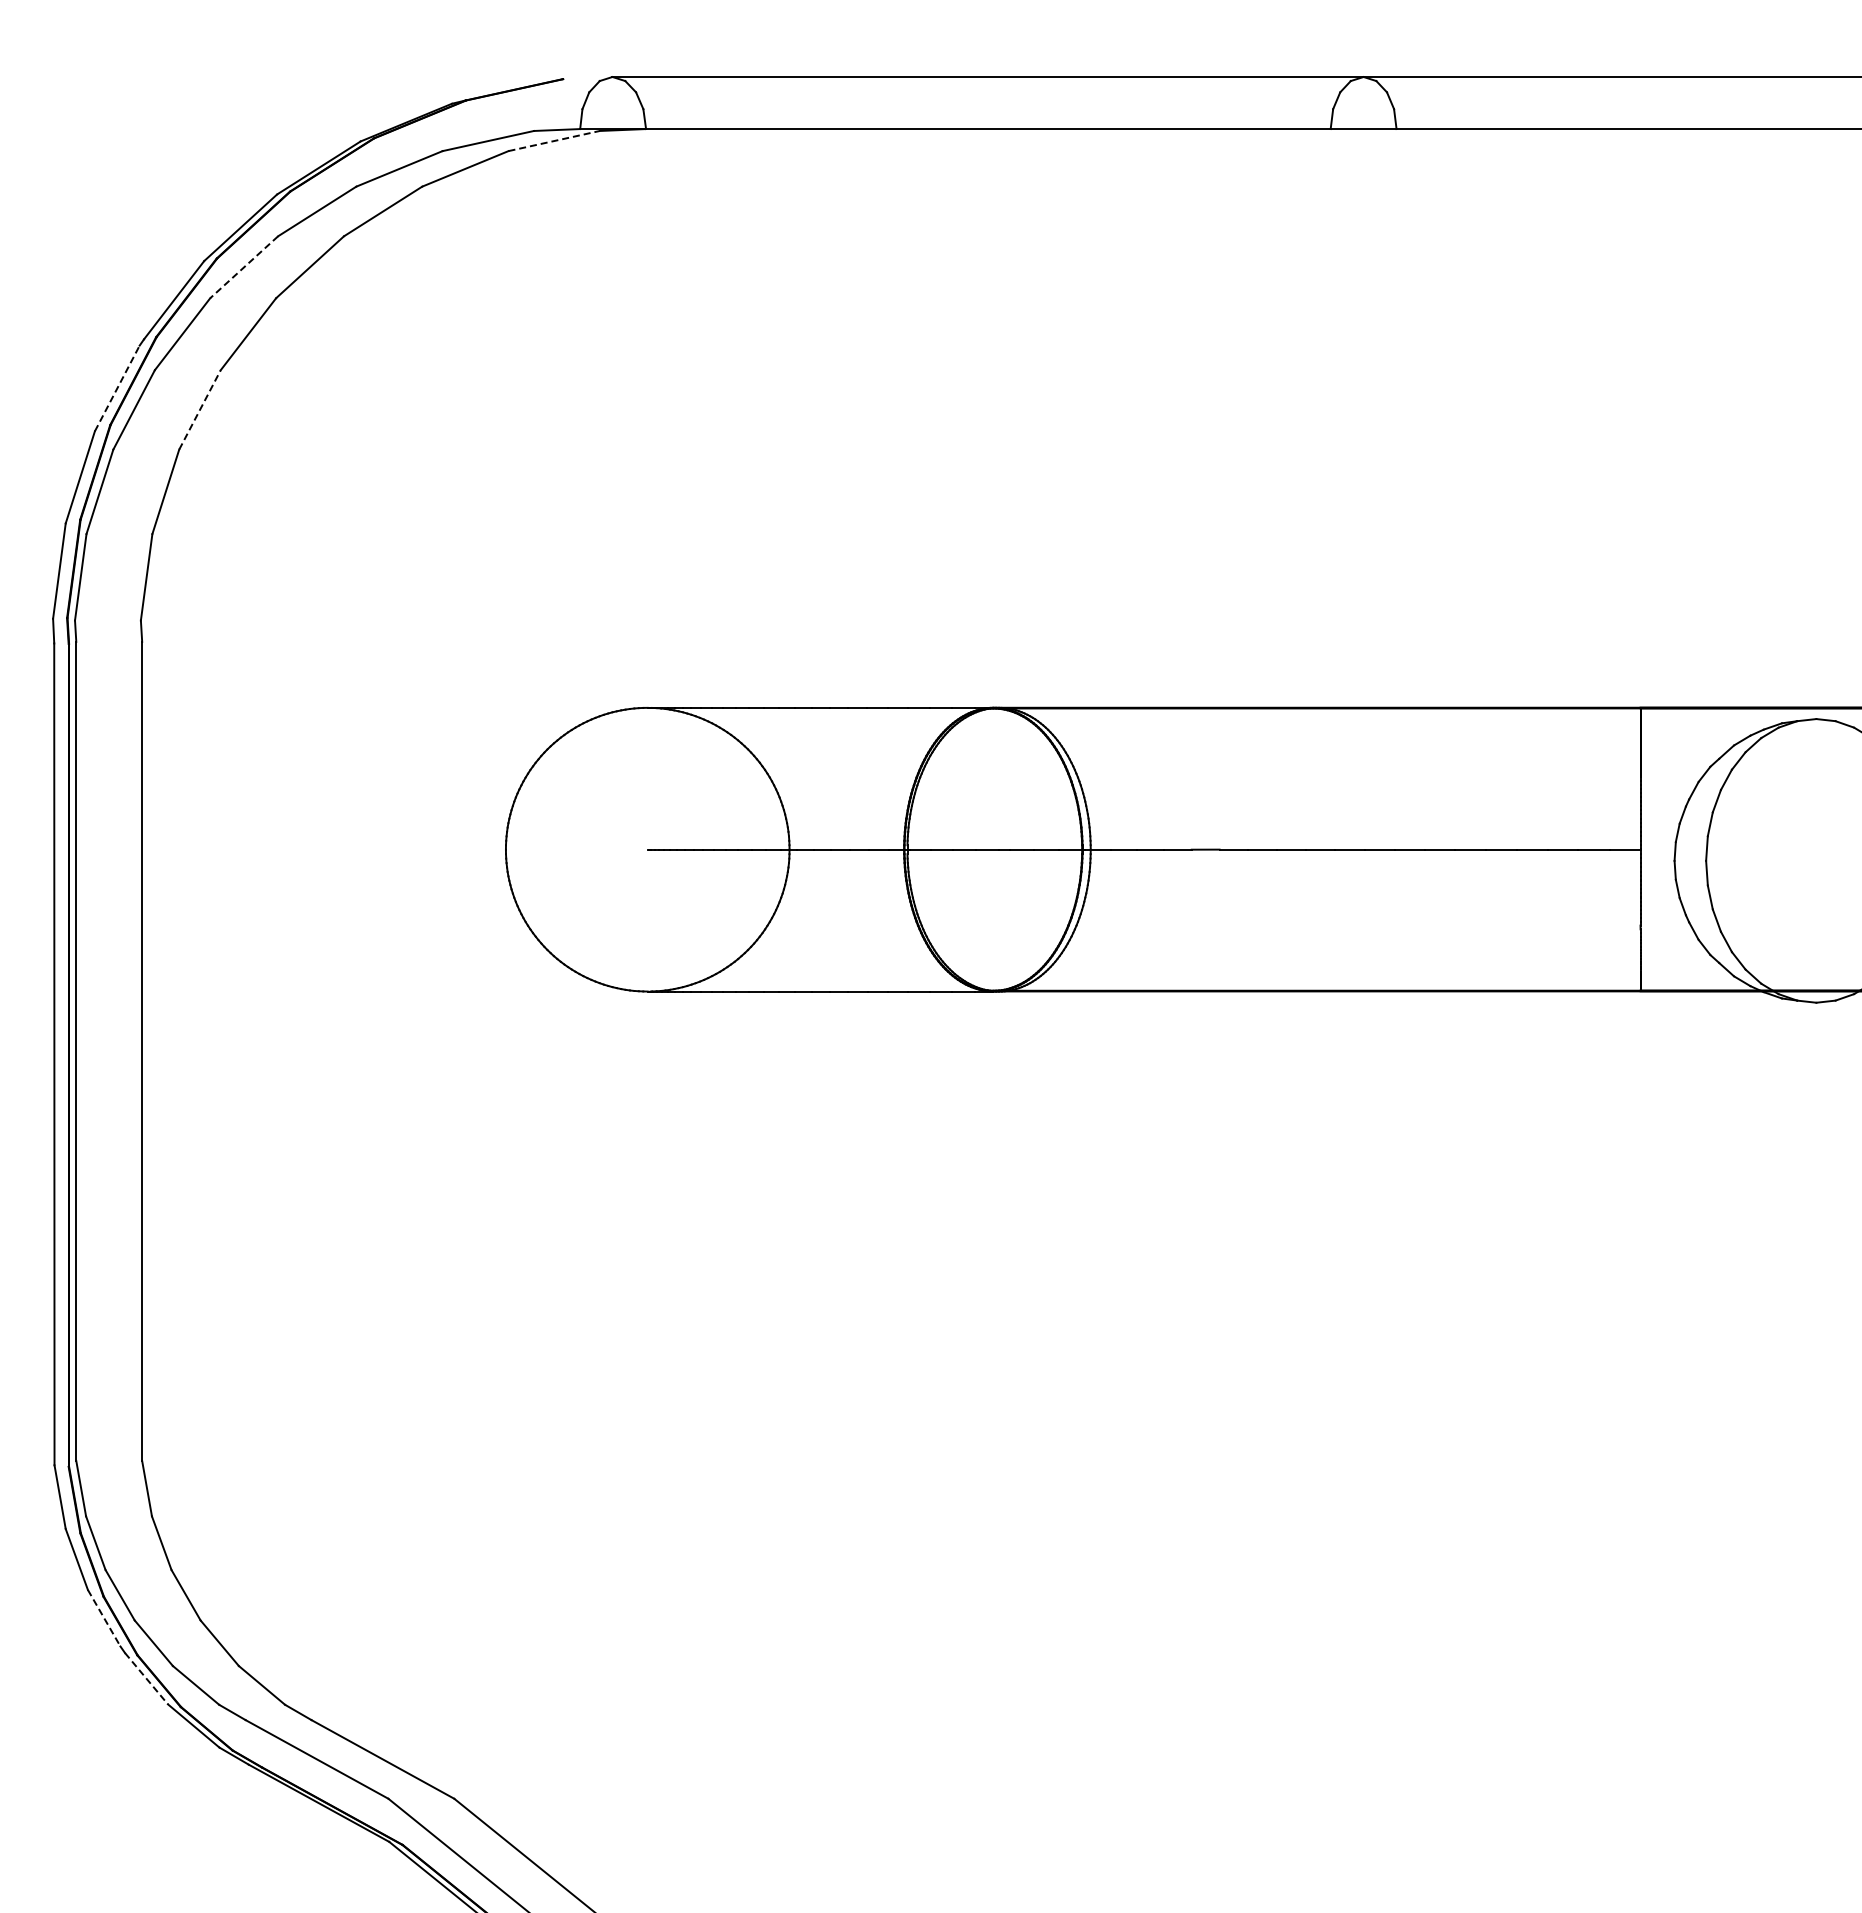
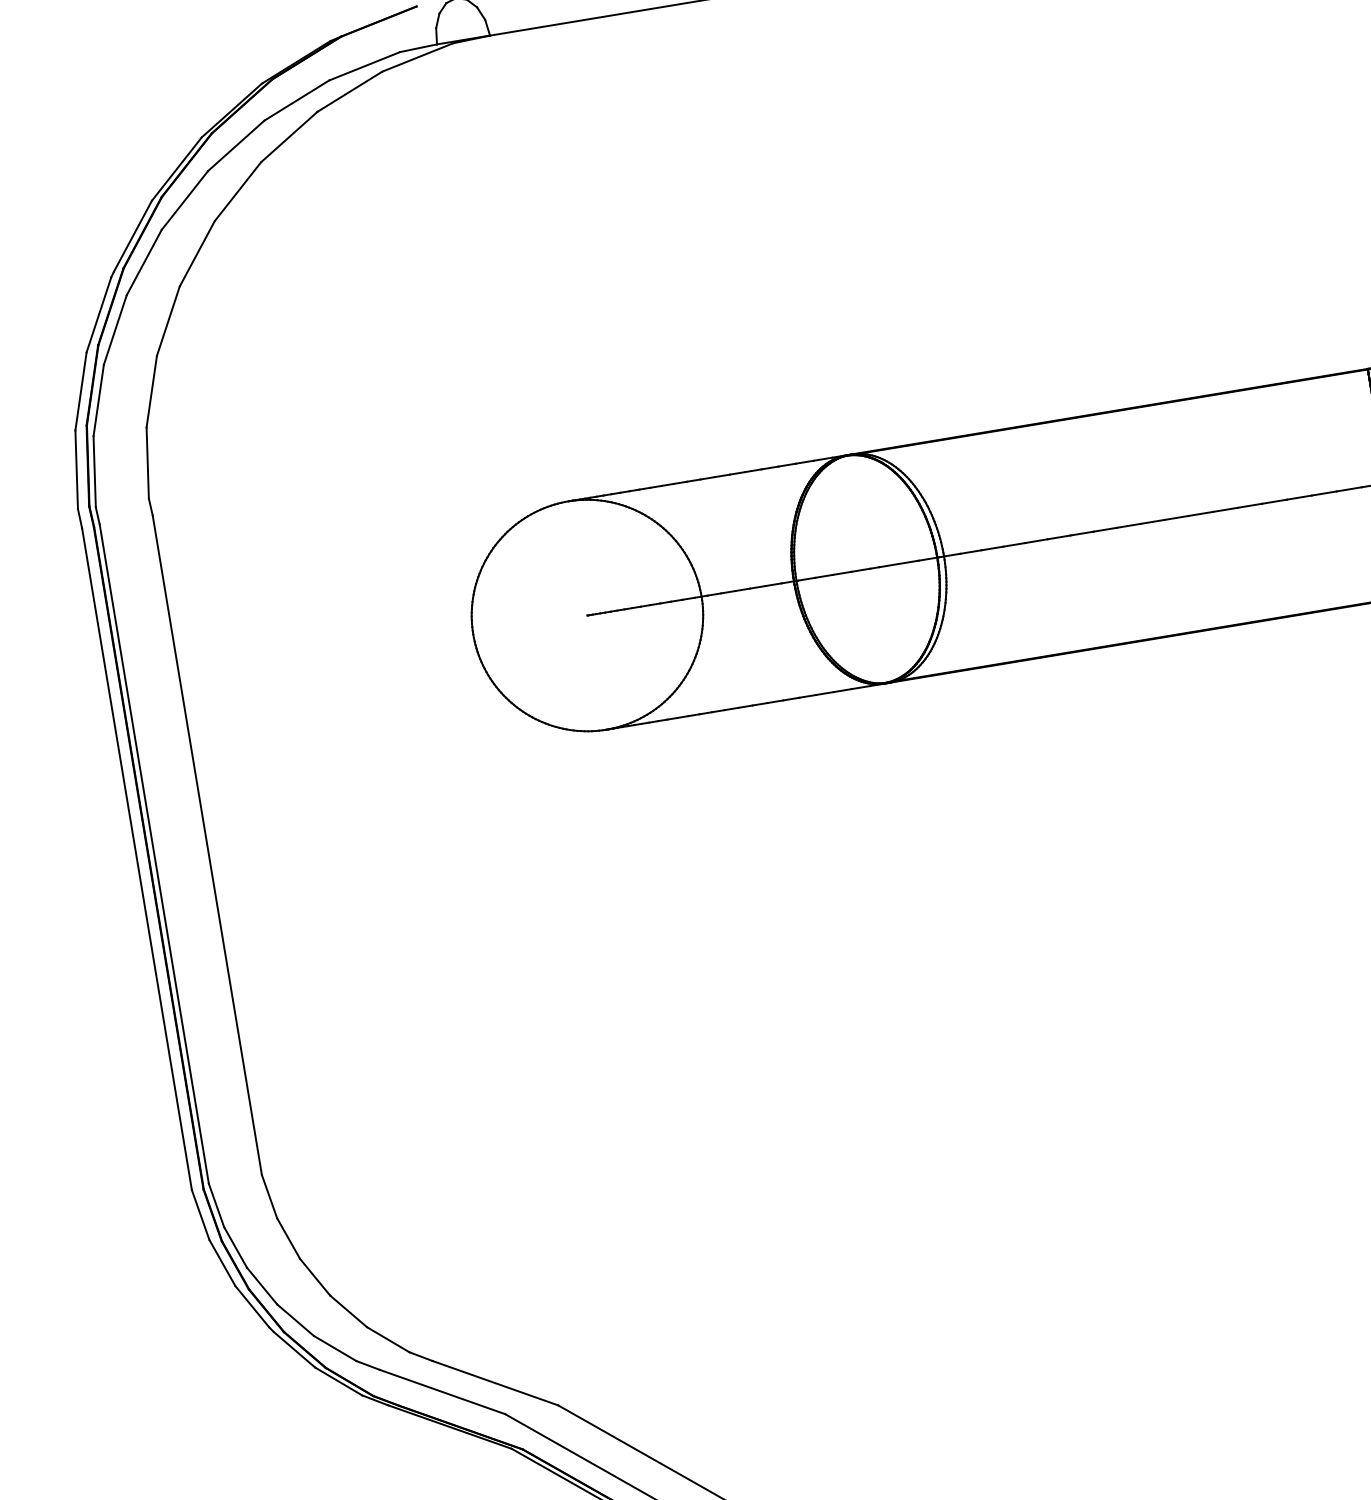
line: (554, 141) -> (417, 57), dashed -> solid
line: (244, 267) -> (185, 200), dashed -> solid
line: (117, 388) -> (99, 314), dashed -> solid
line: (199, 409) -> (167, 320), dashed -> solid
line: (104, 1618) -> (252, 1306), dashed -> solid
line: (146, 1678) -> (294, 1349), dashed -> solid

